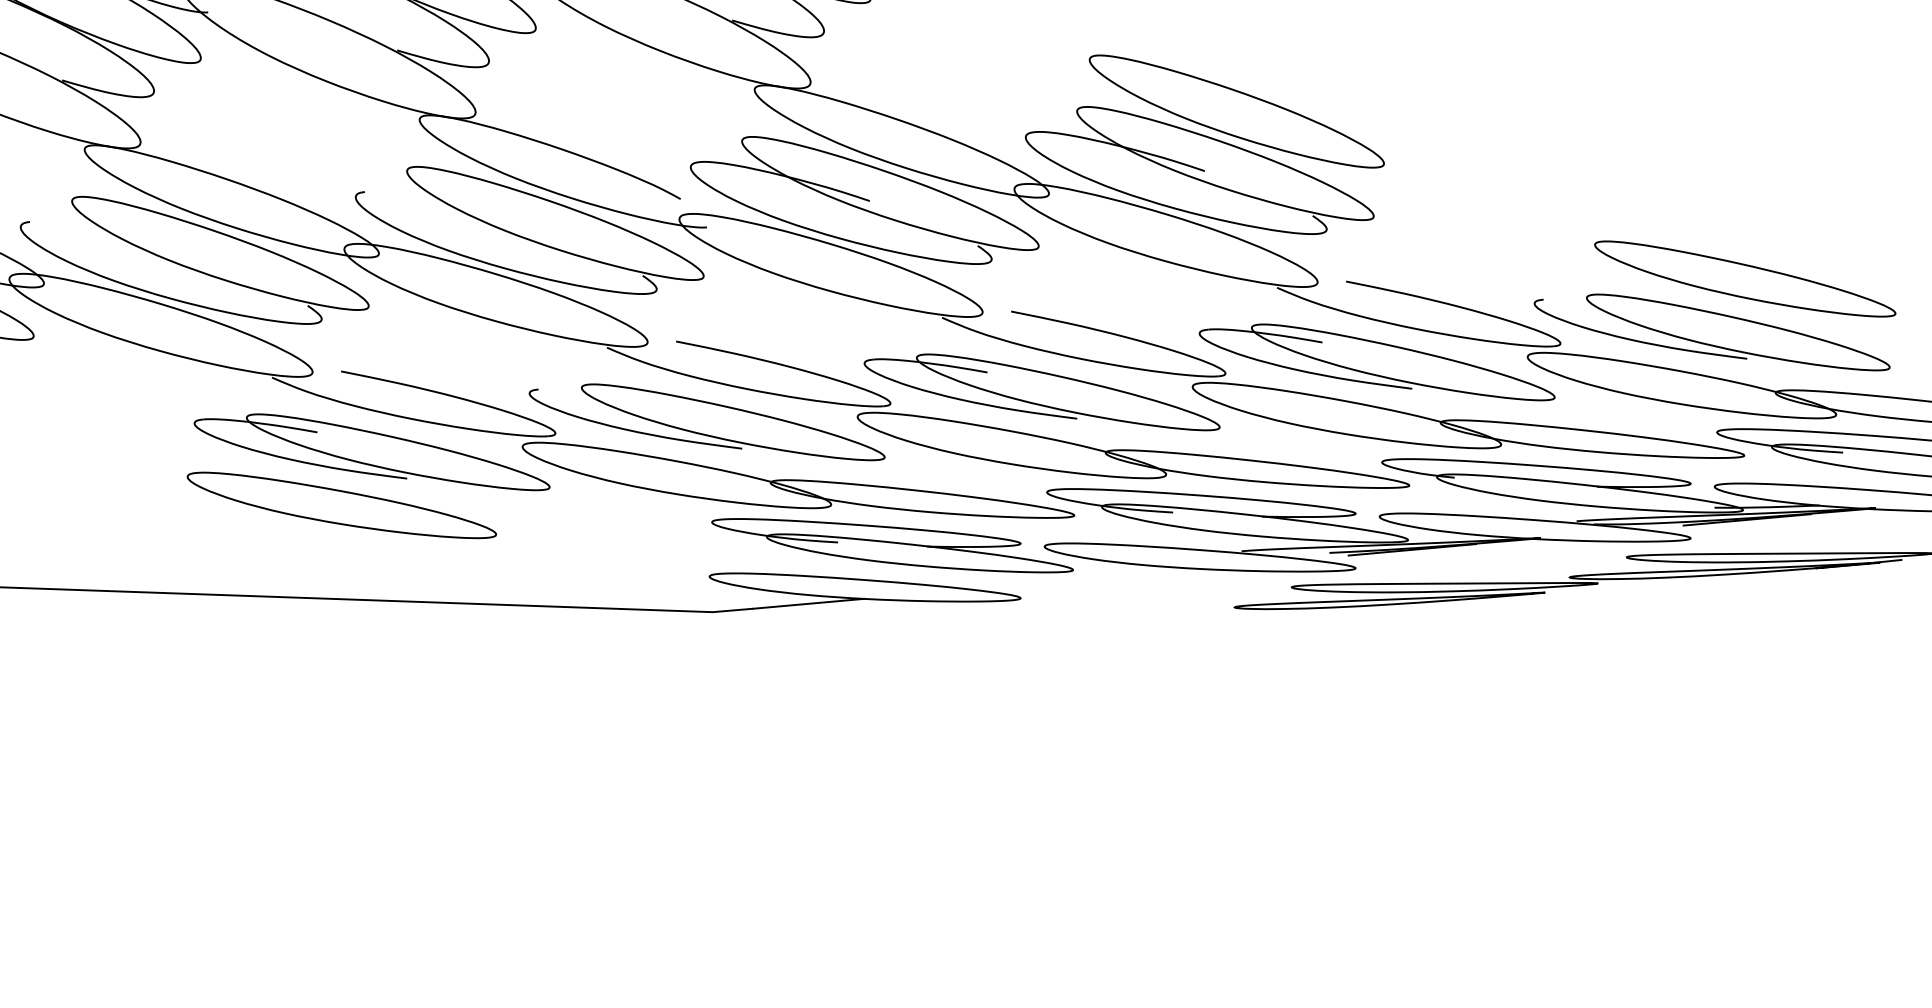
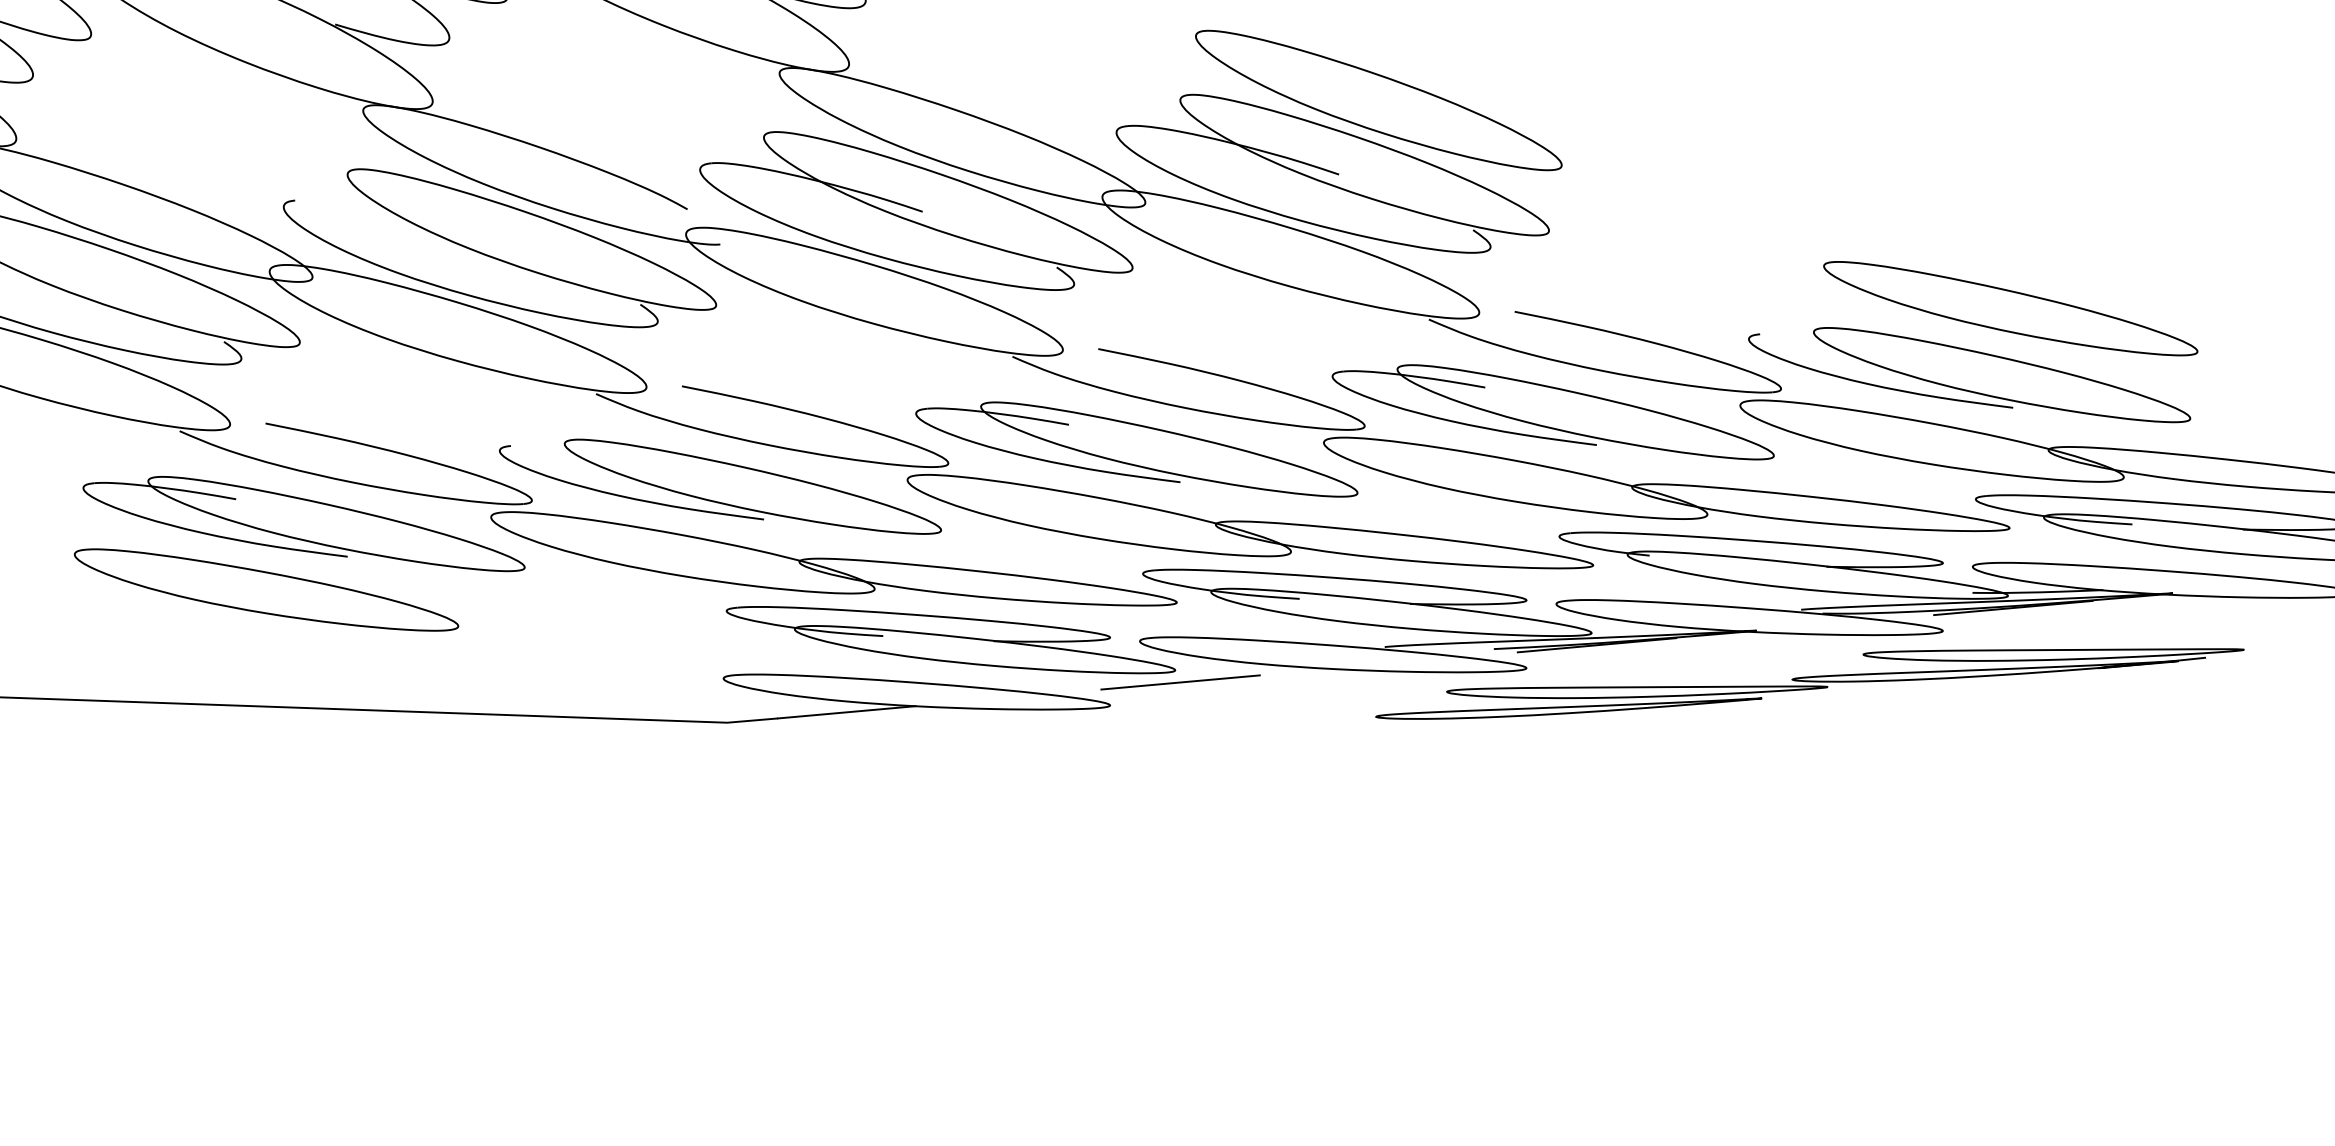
line: (1077, 579) -> (1180, 682), added

